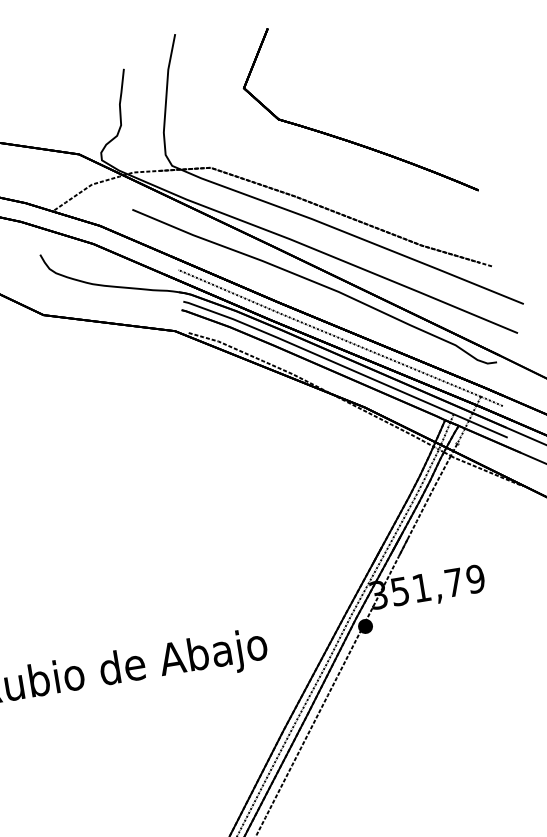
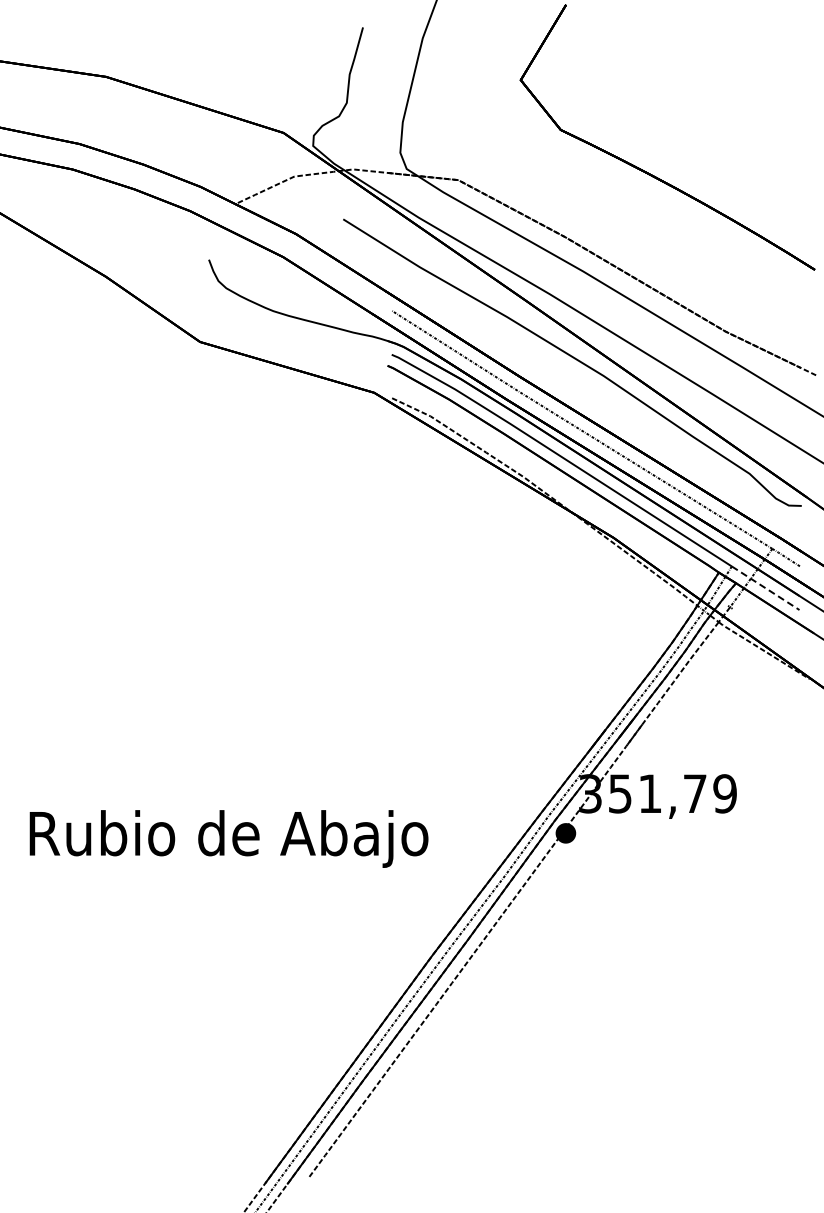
line: (481, 426) -> (766, 588), solid -> dashed

